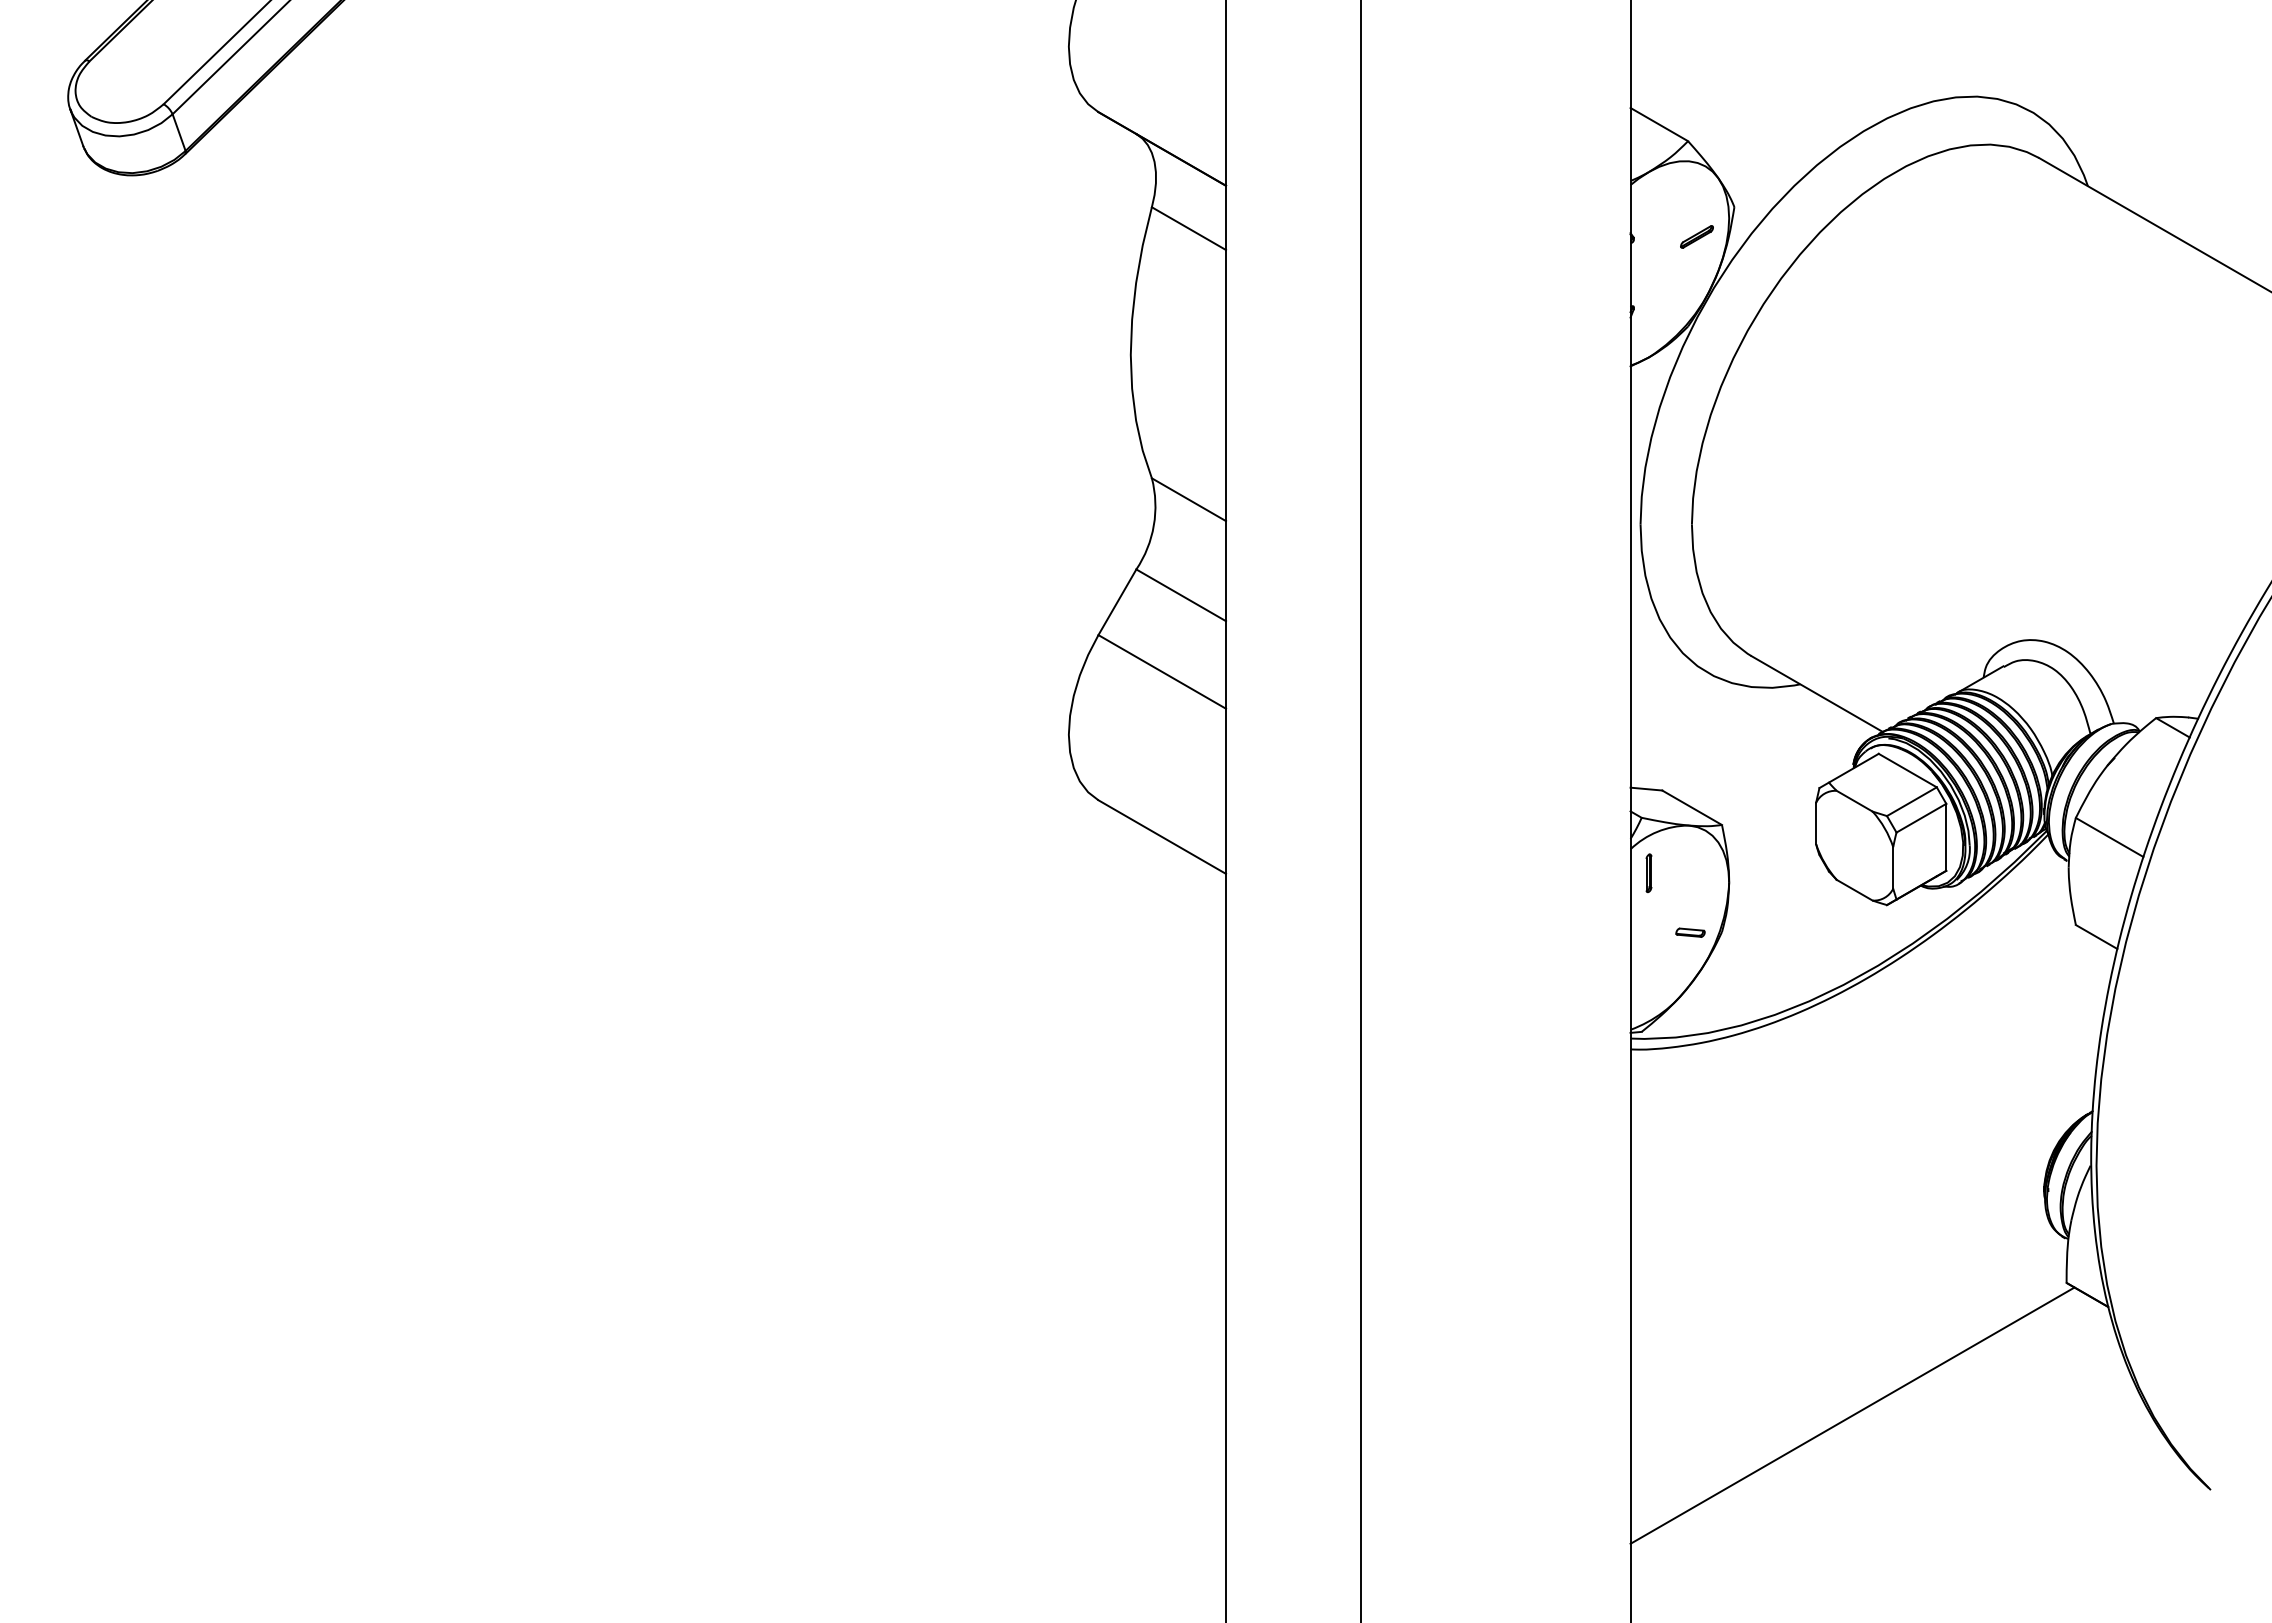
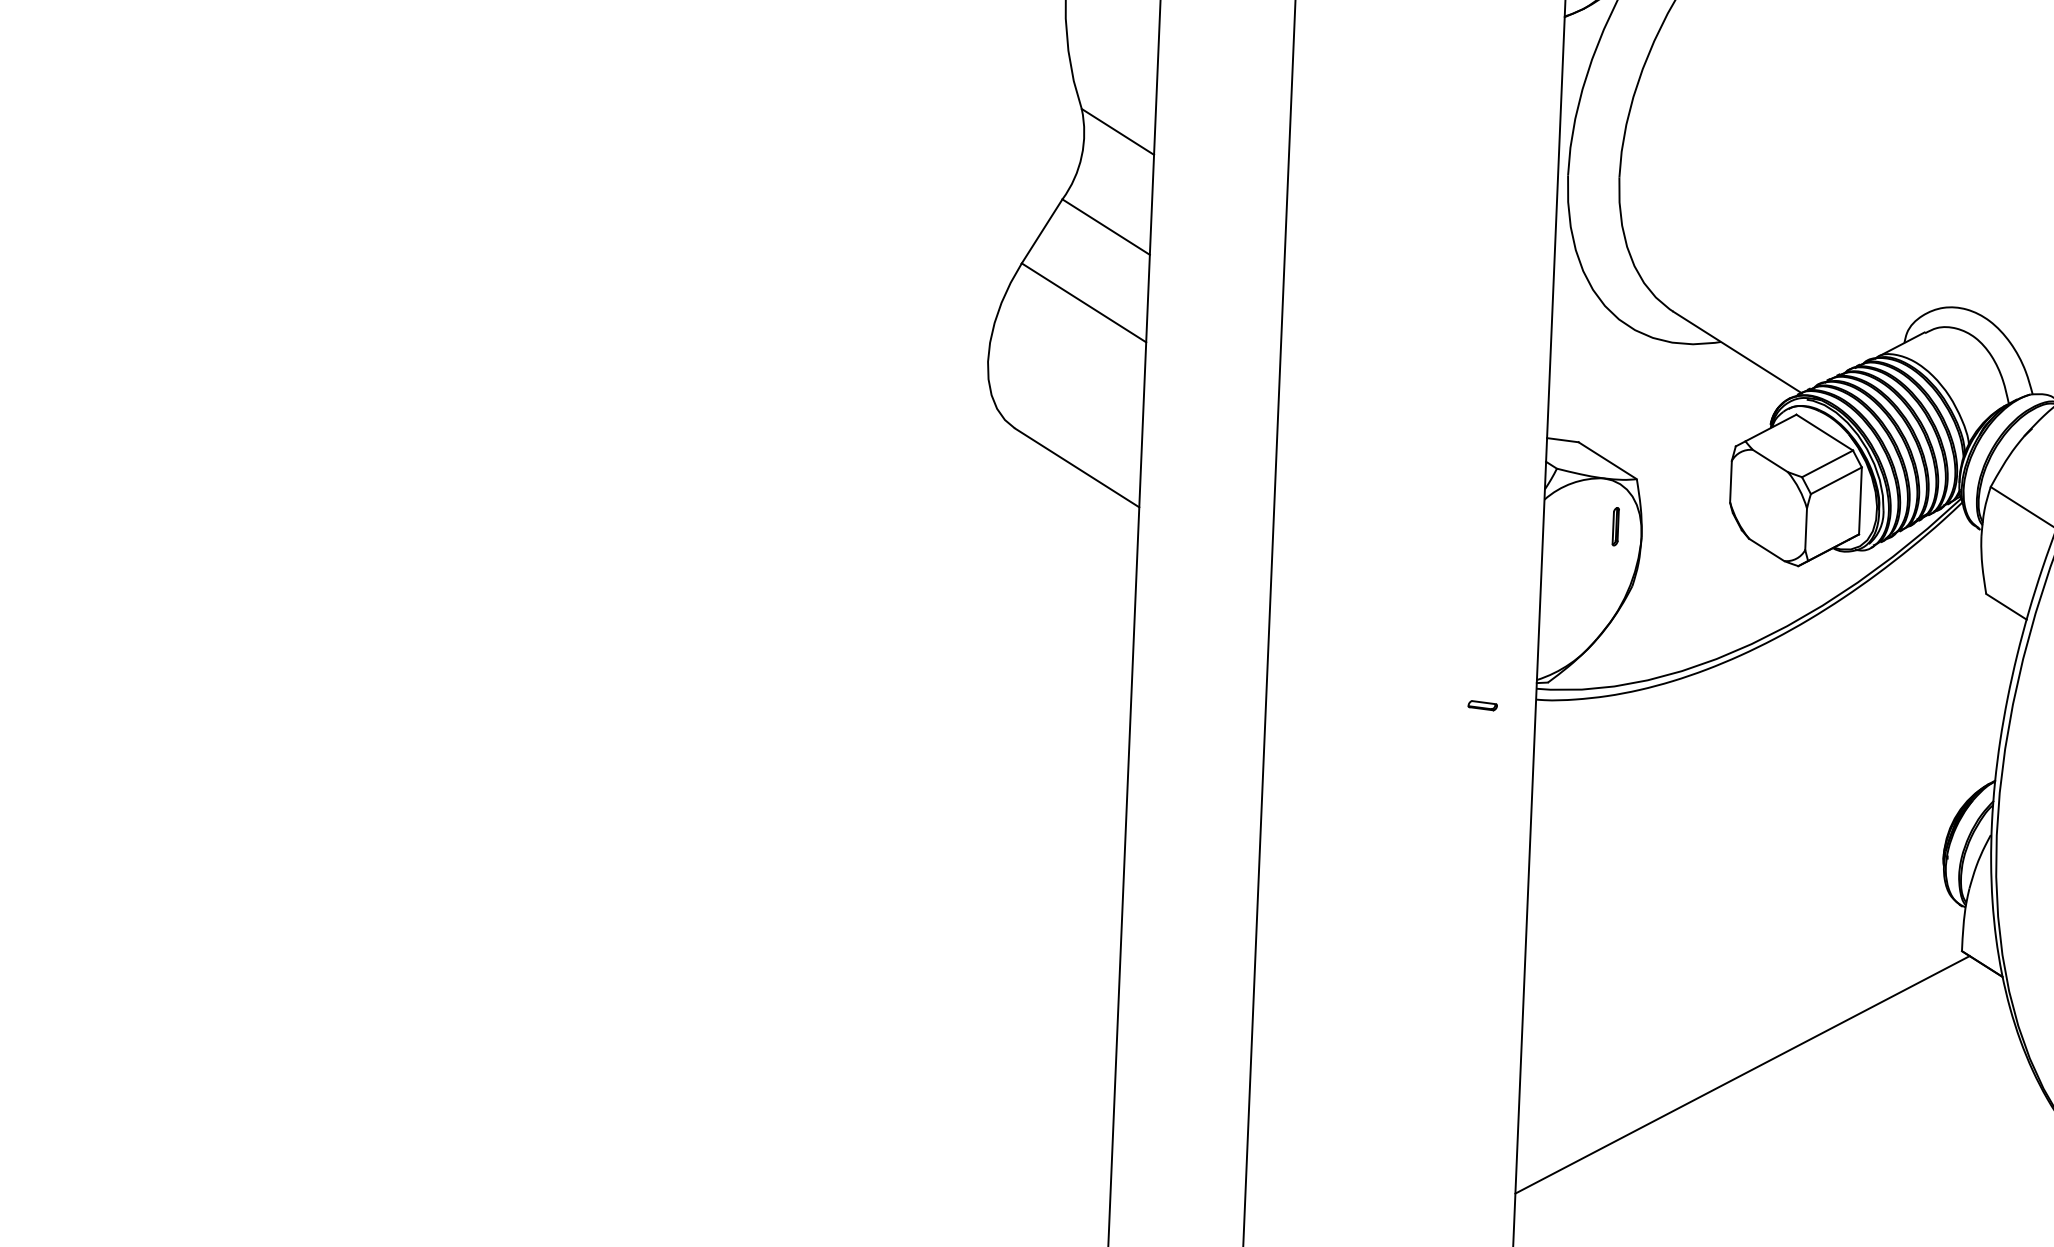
part: (1648, 873) -> (1615, 526), moved
part: (1690, 932) -> (1482, 705), moved

